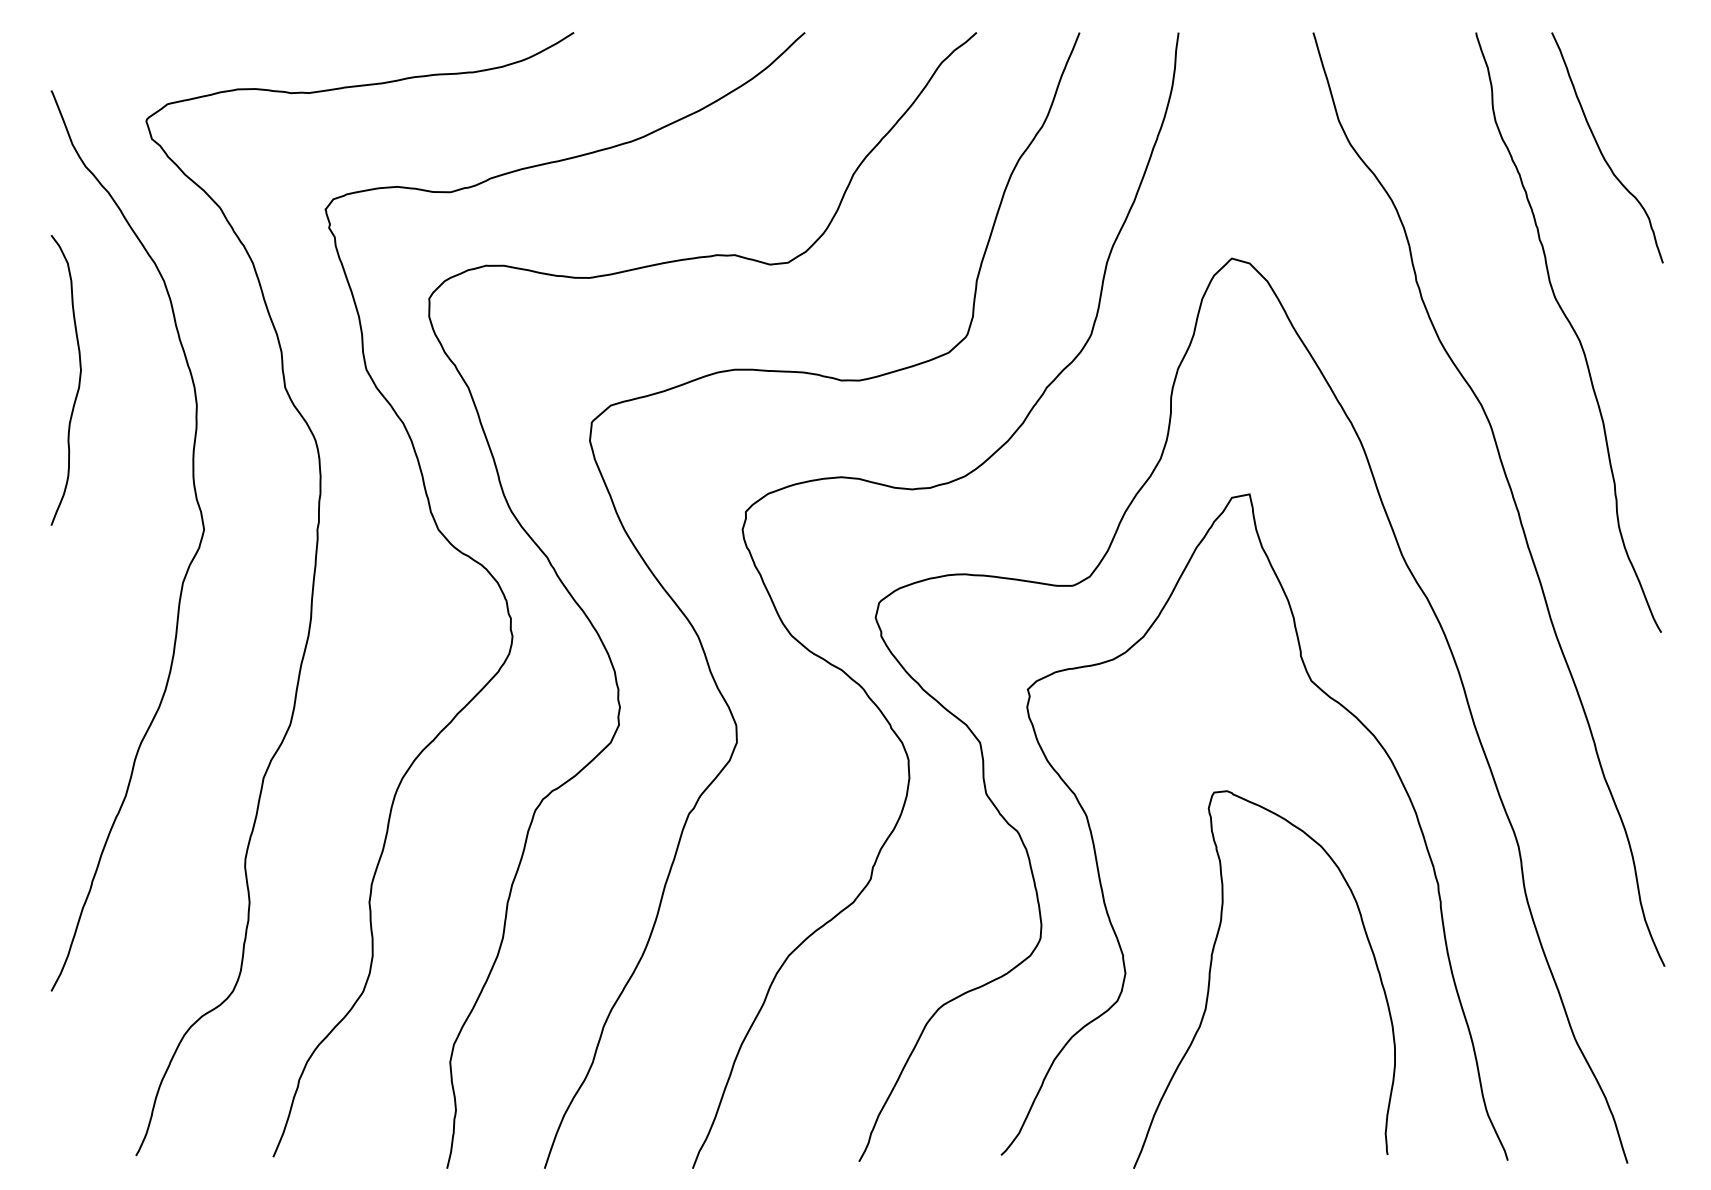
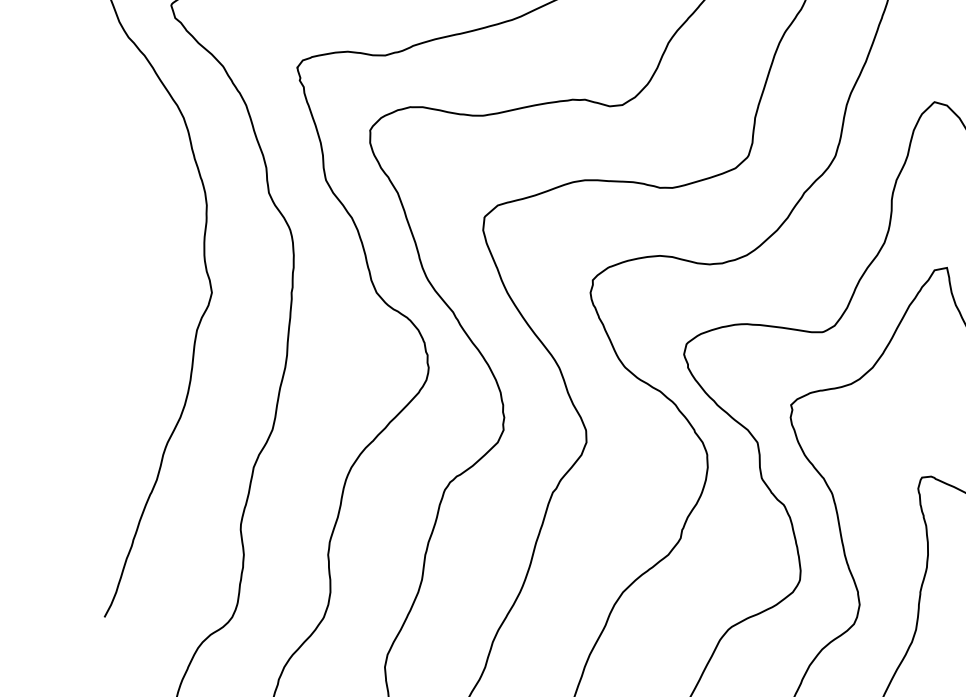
curve: (78, 381) -> (123, 188), removed

